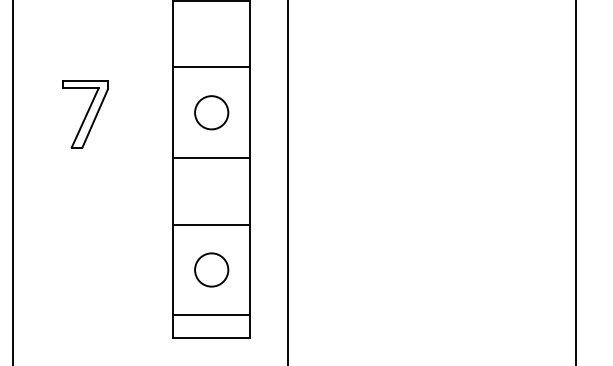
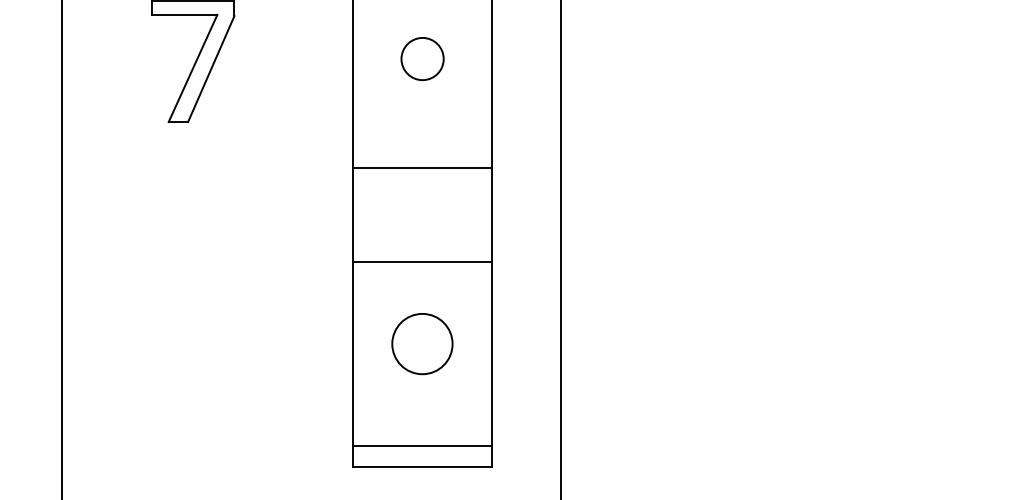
circle: (211, 112) -> (422, 58), size x0.7
line: (211, 158) -> (422, 169), moved
line: (211, 315) -> (422, 446), moved

